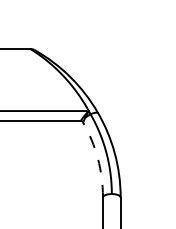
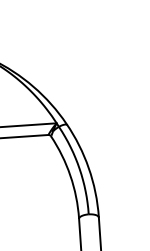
arc: (97, 158) -> (69, 175), dashed -> solid

